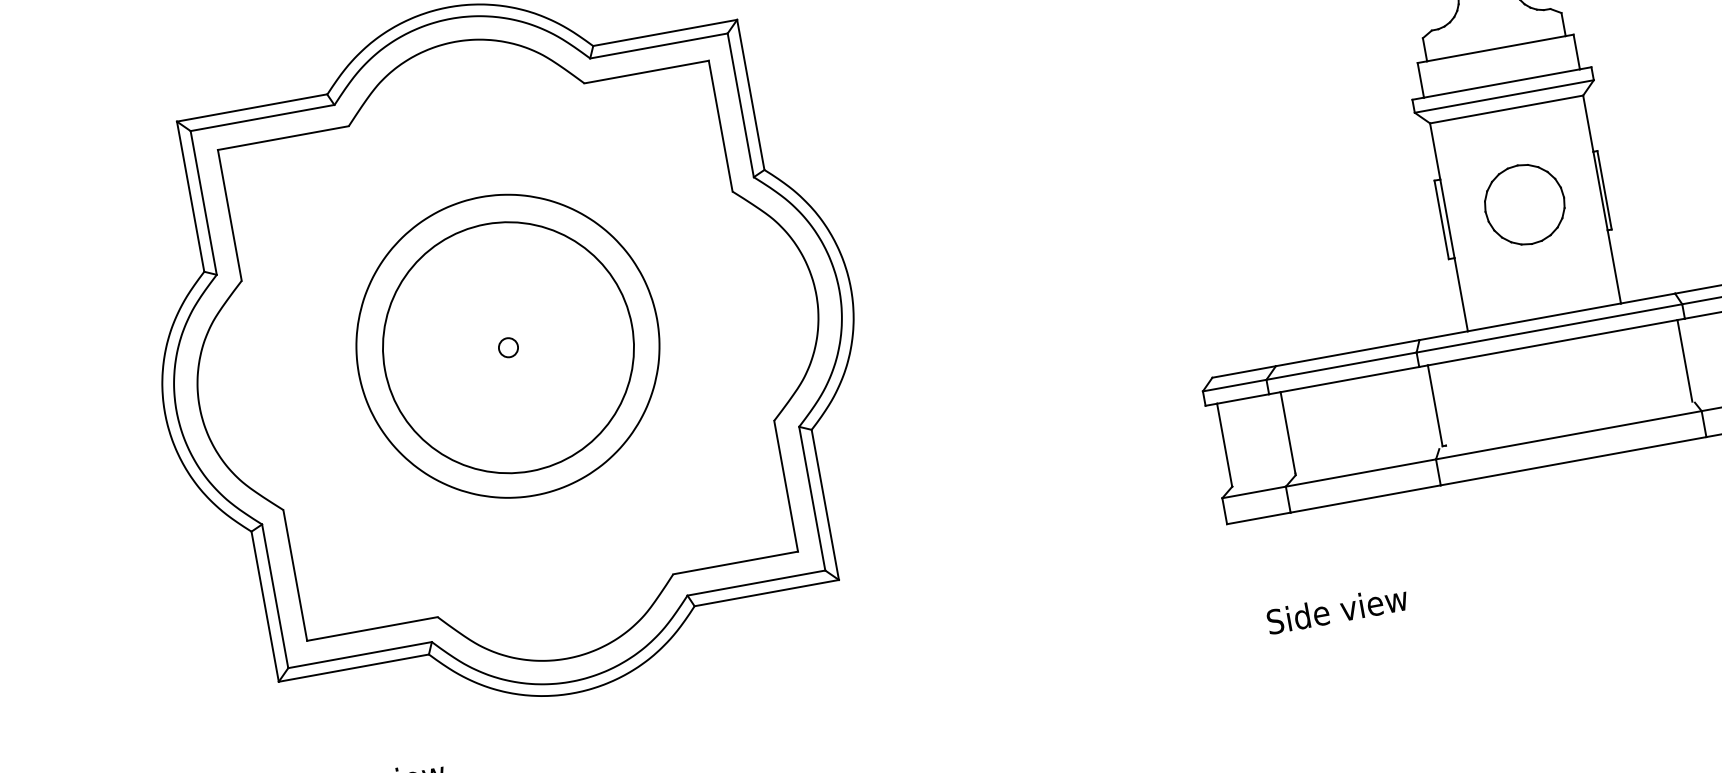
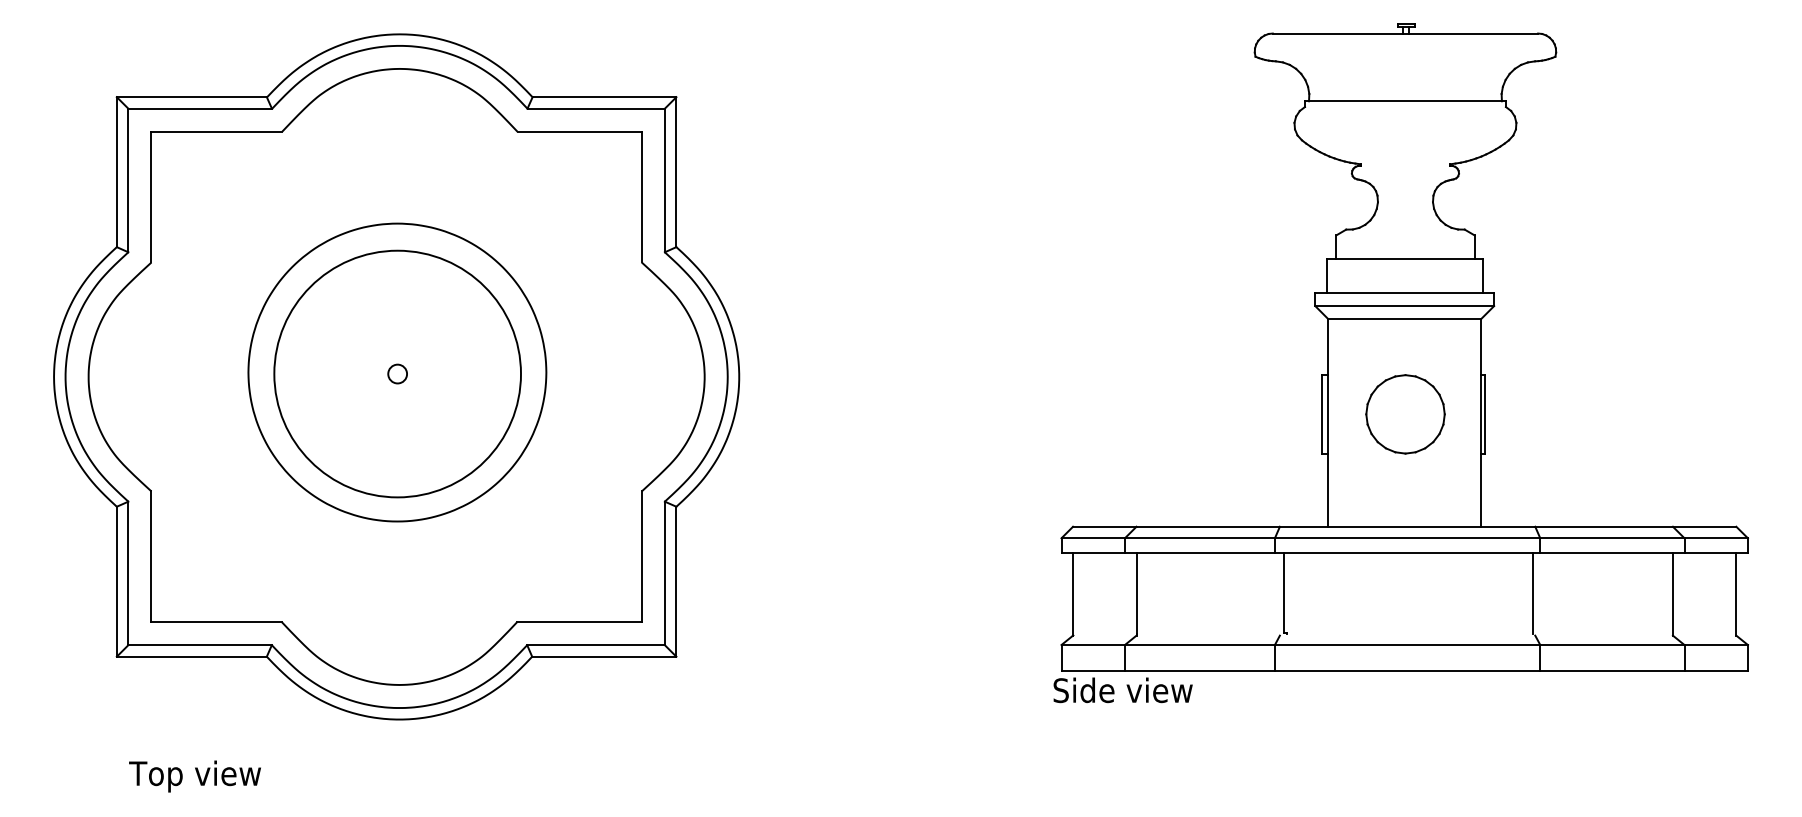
text: (1336, 610) -> (1122, 690), moved

